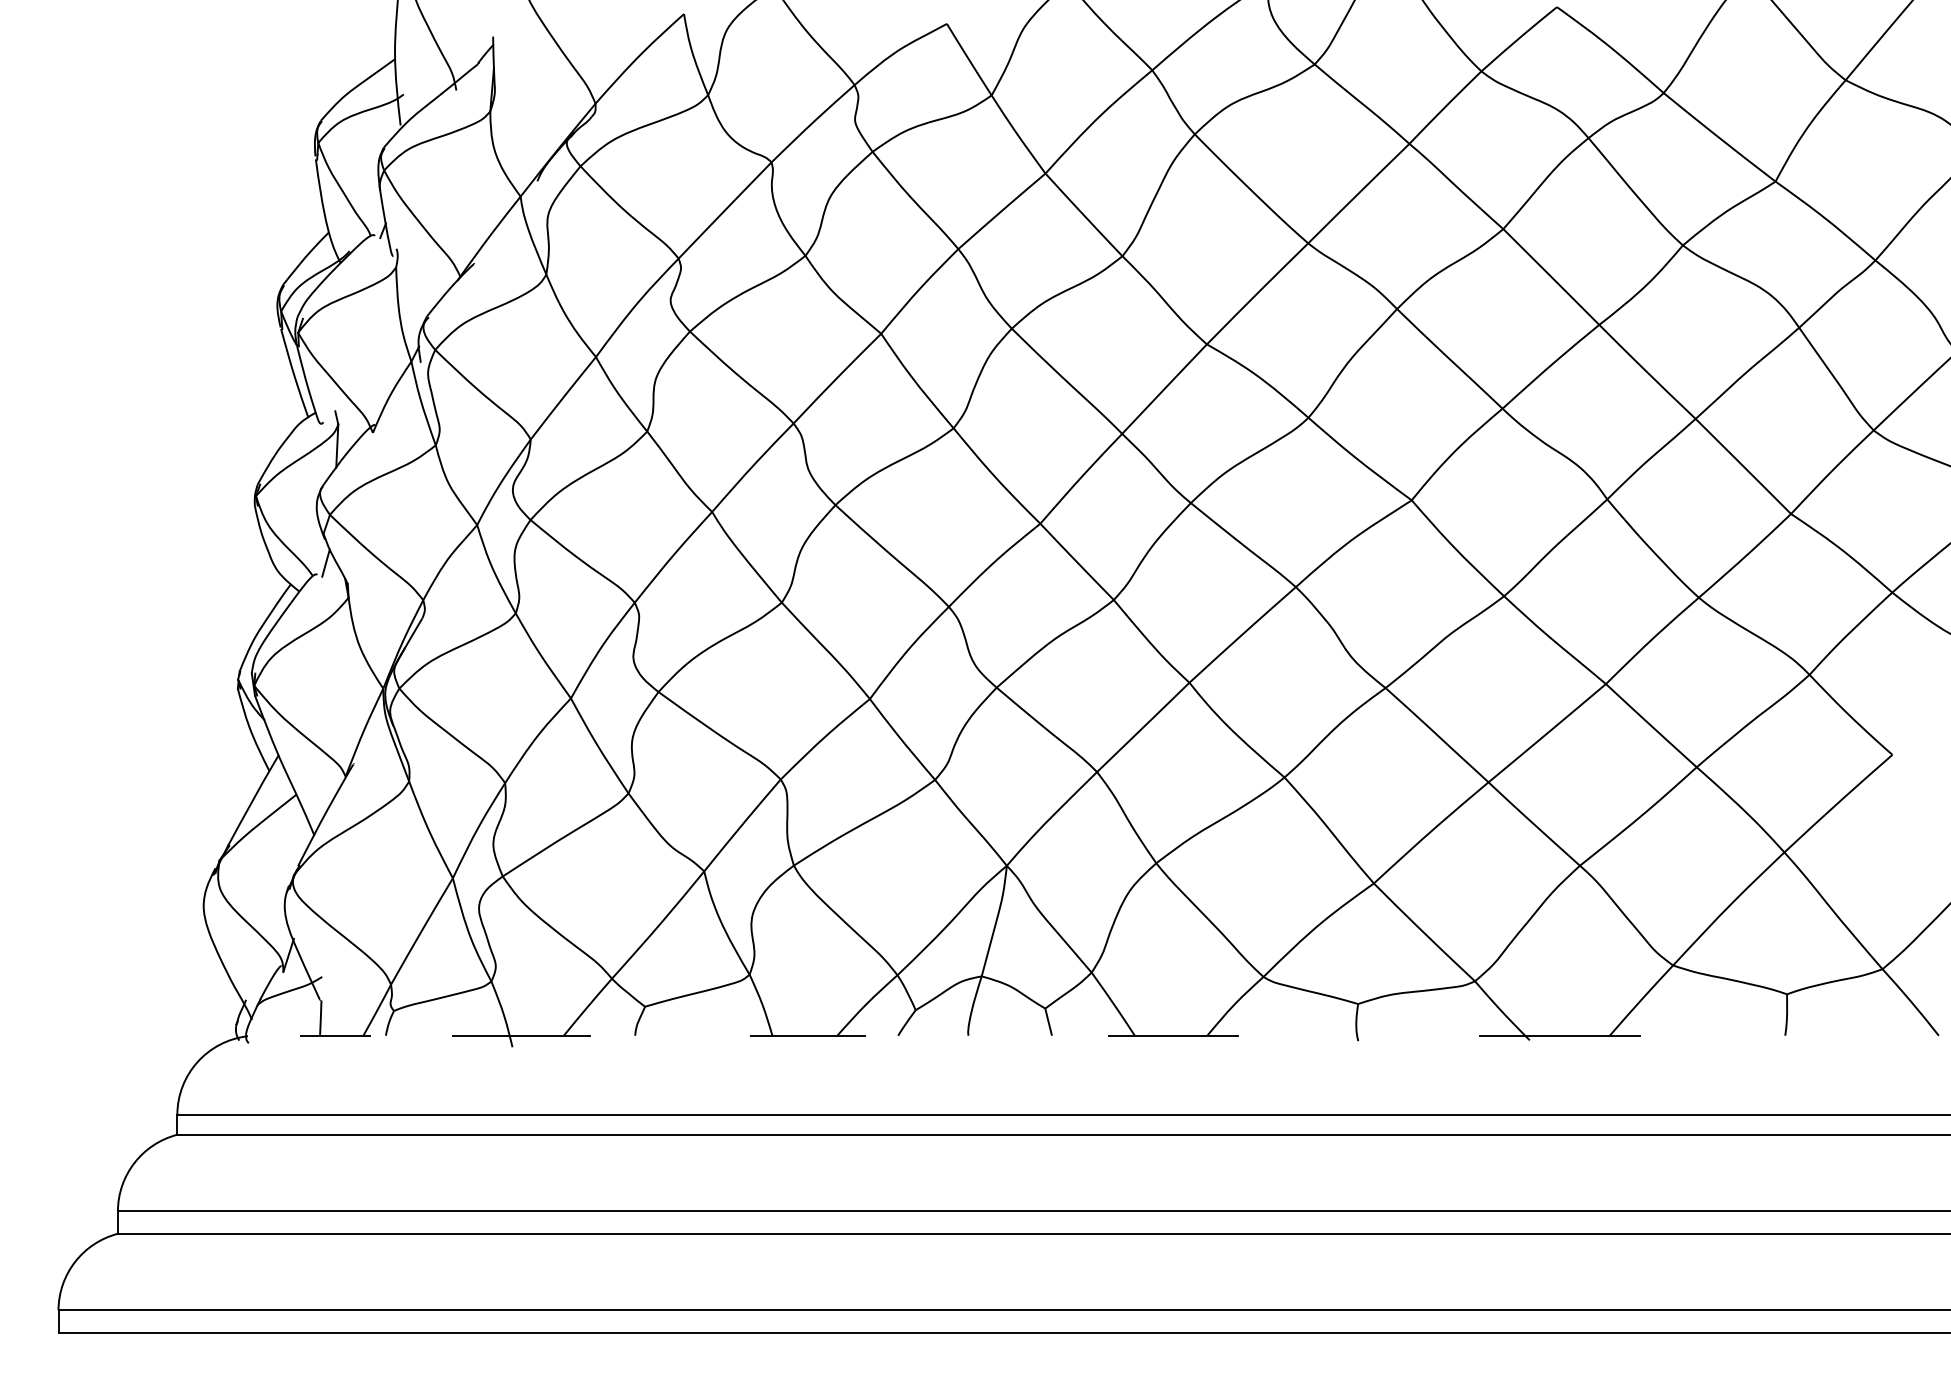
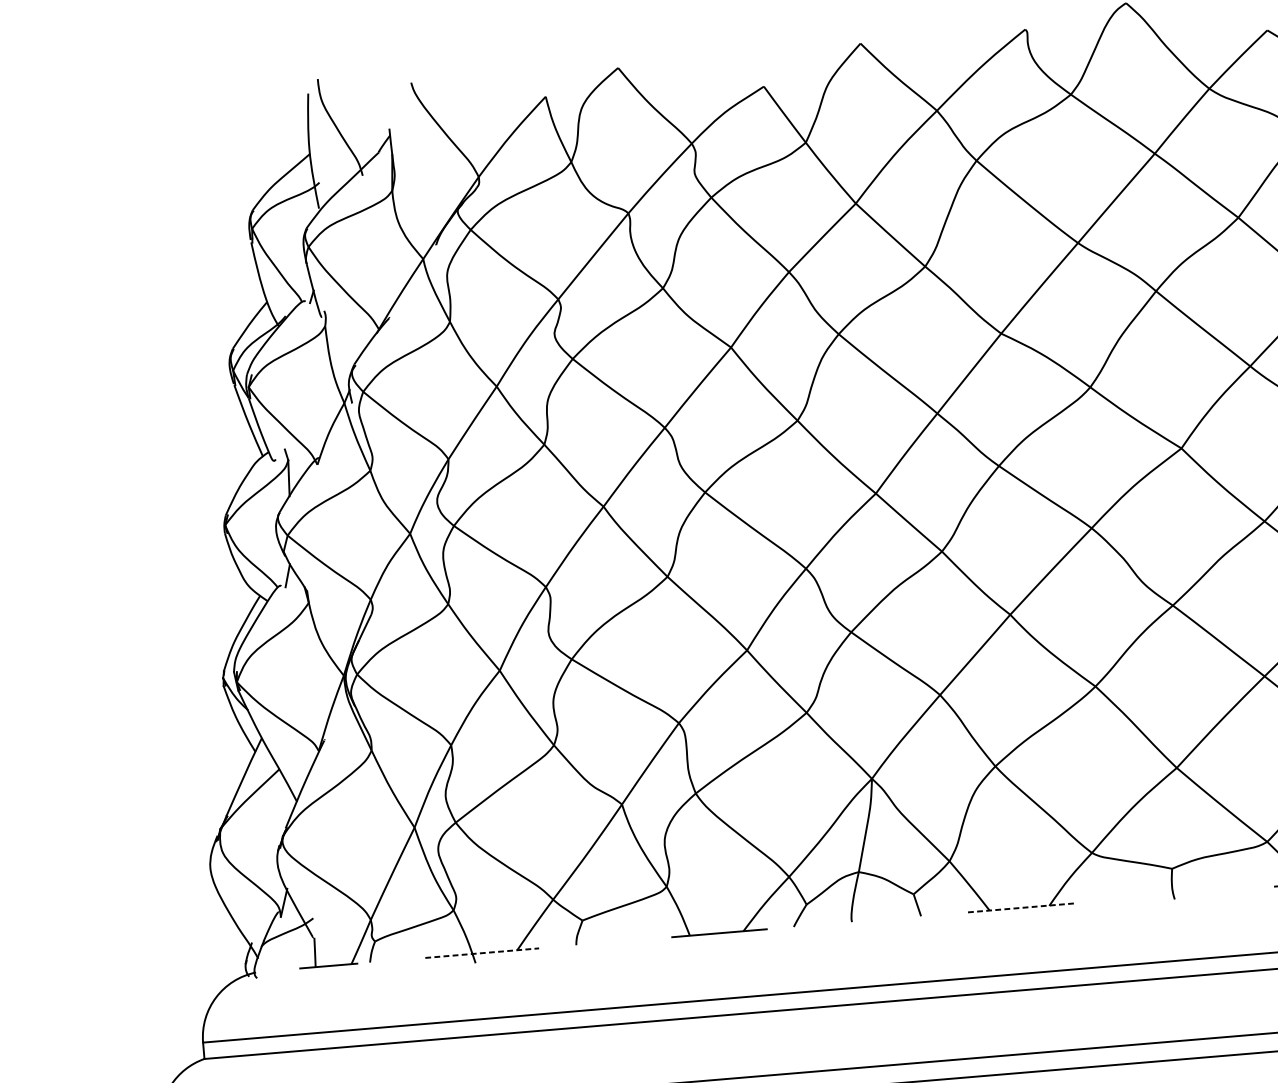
line: (521, 1035) -> (482, 952), solid -> dashed
line: (1173, 1035) -> (1021, 907), solid -> dashed

